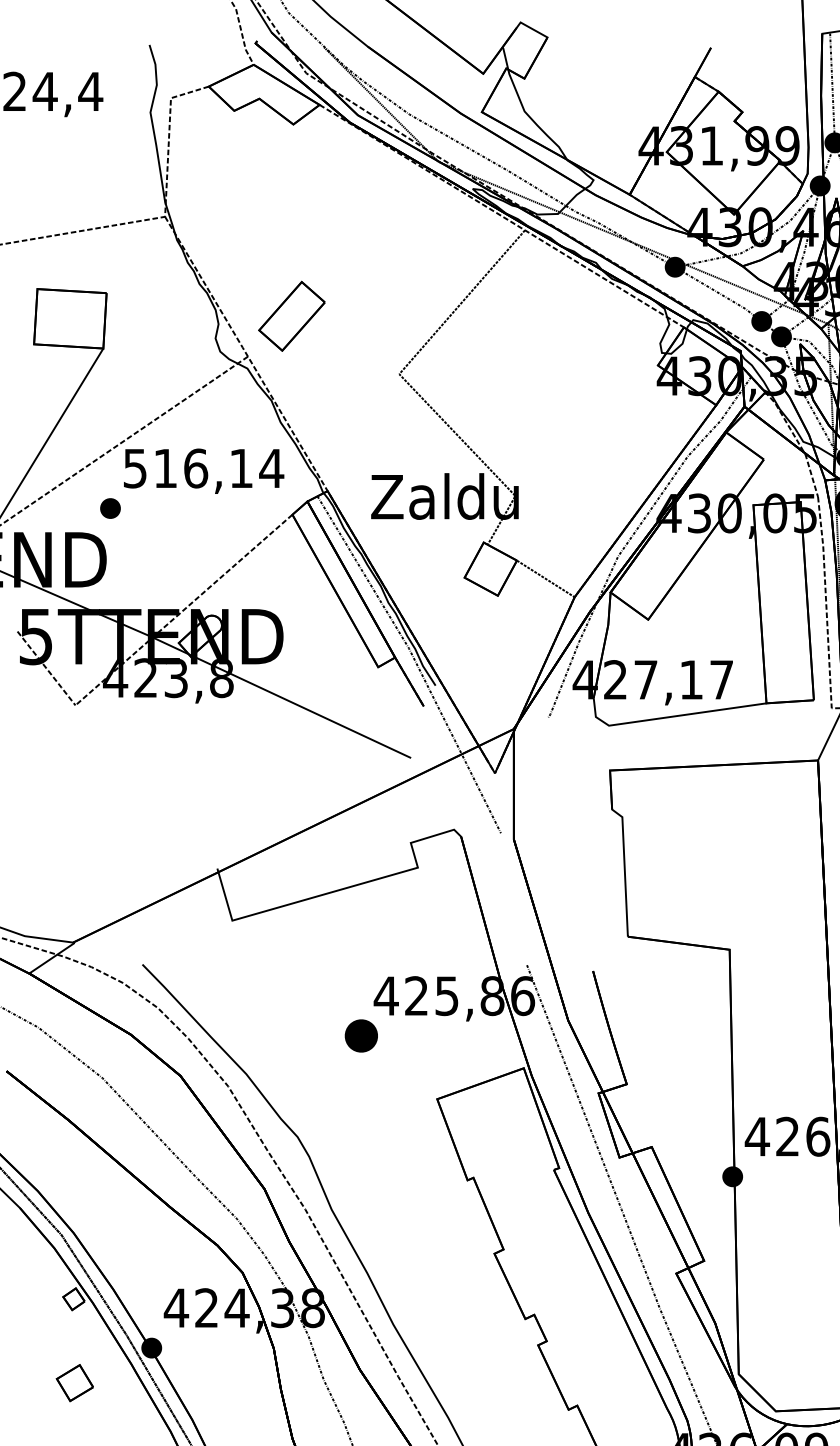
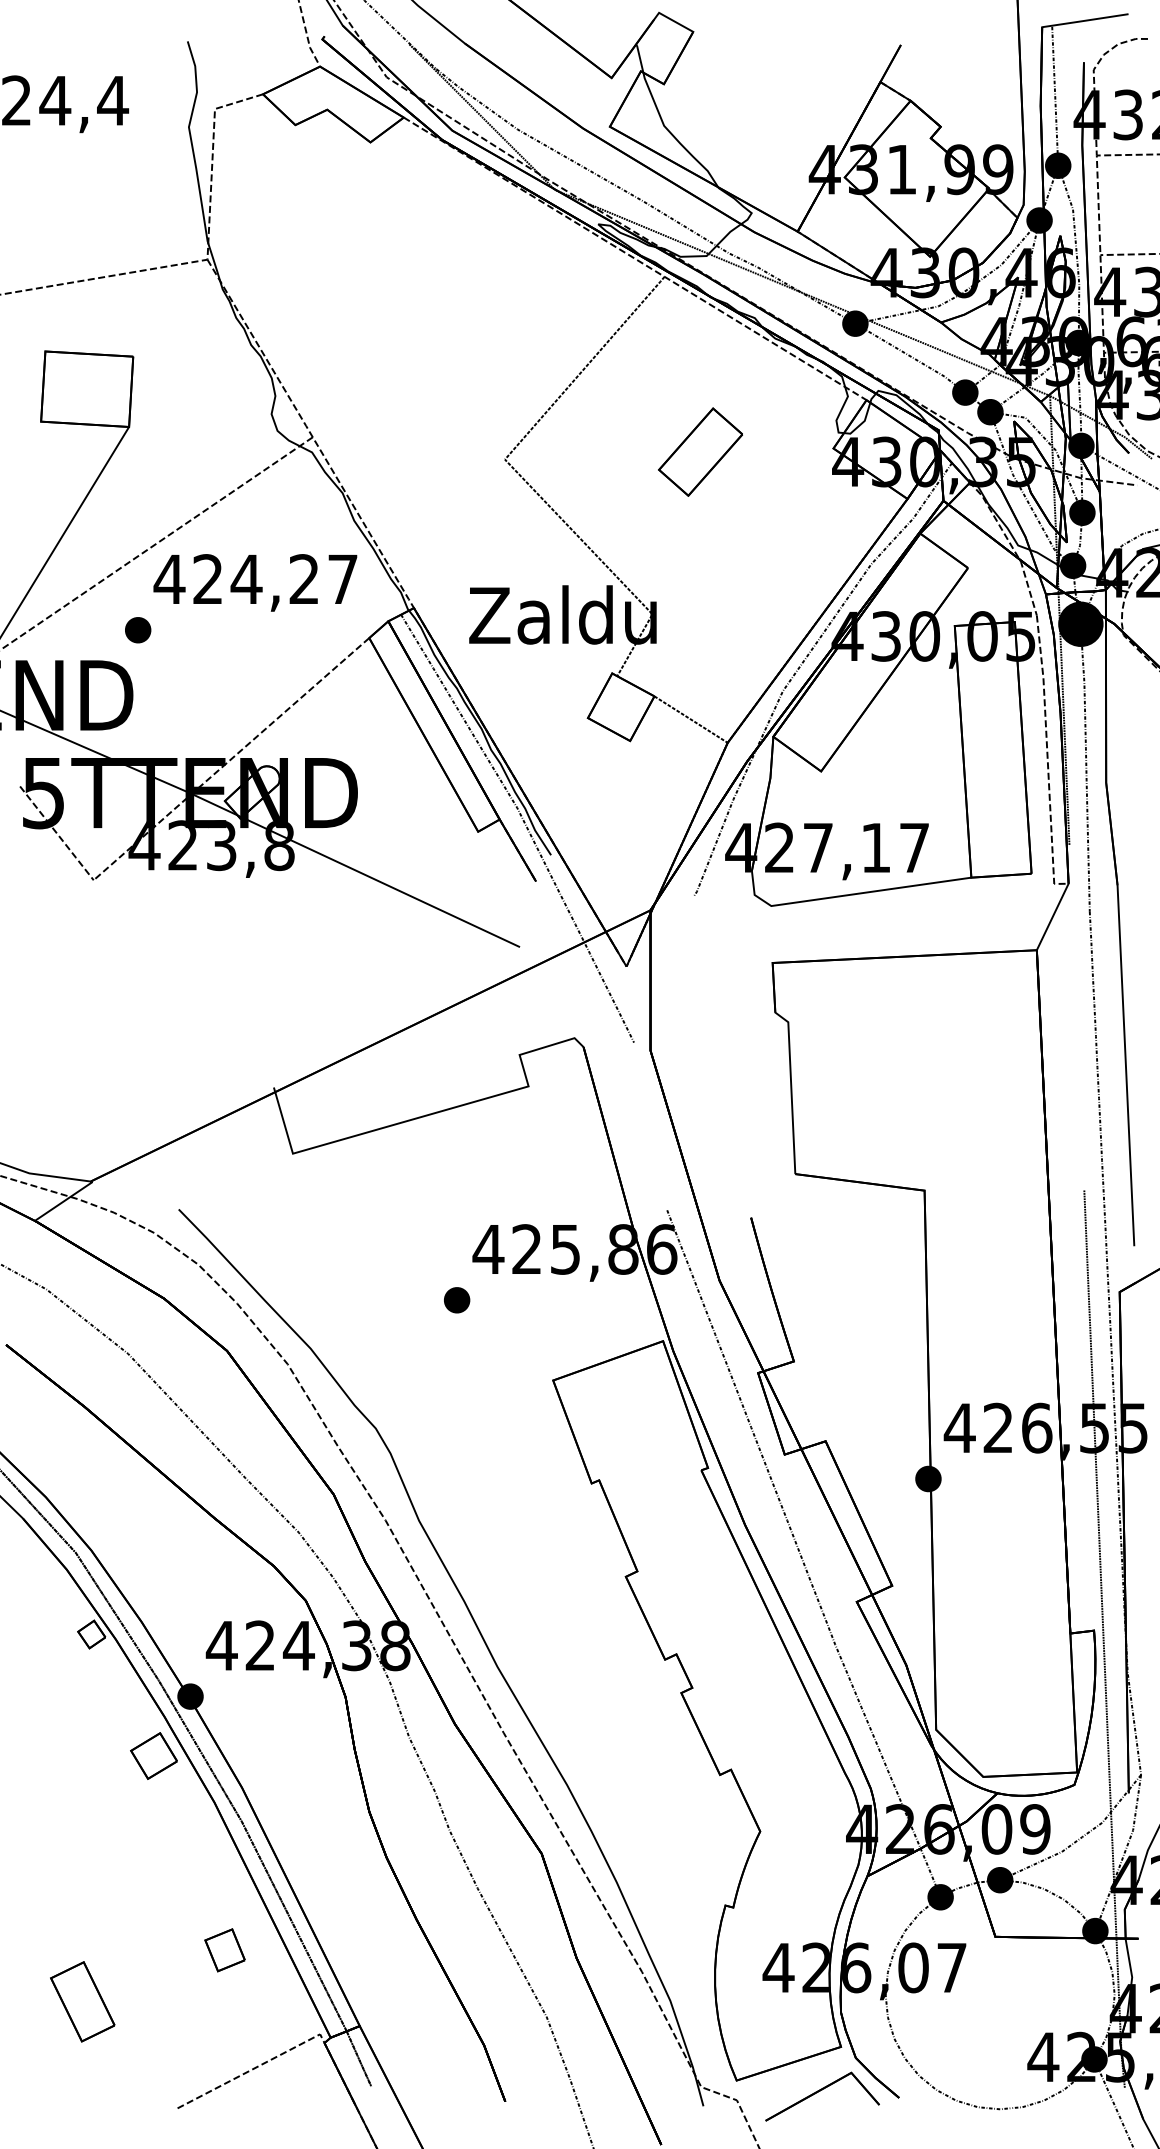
part: (291, 315) -> (700, 451), moved
text: (202, 468) -> (255, 579), 516,14 -> 424,27
part: (361, 1036) -> (457, 1300), size x0.62
part: (74, 1382) -> (153, 1755), moved

